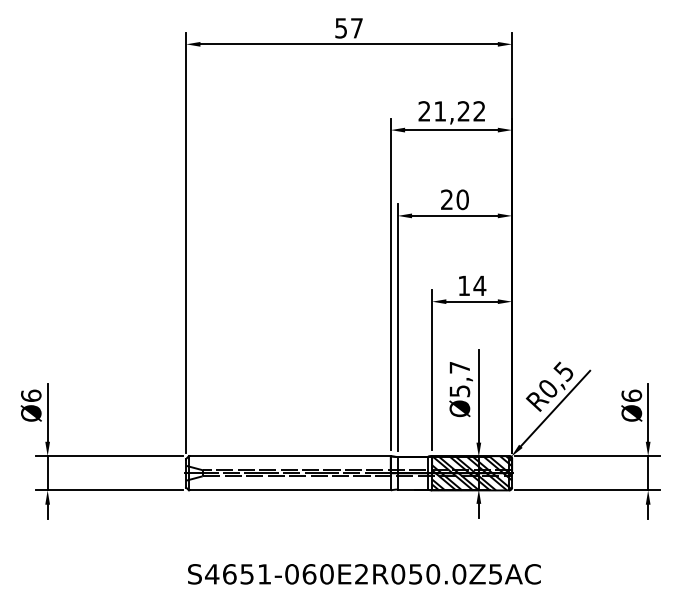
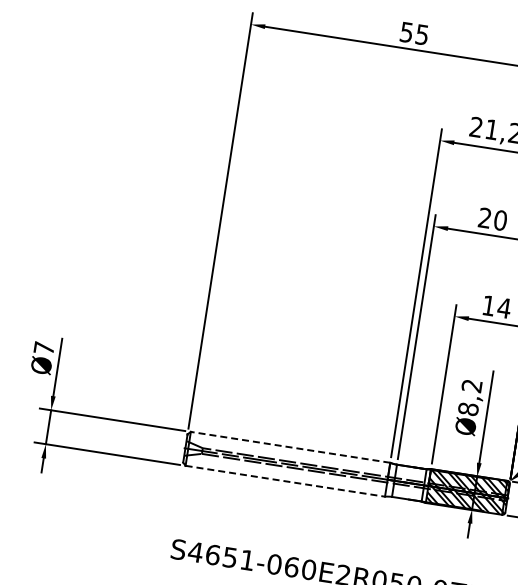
text: (356, 28) -> (421, 34), 57 -> 55
text: (459, 379) -> (469, 397), Ø5,7 -> Ø8,2
text: (31, 395) -> (44, 347), Ø6 -> Ø7
line: (289, 456) -> (290, 447), solid -> dashed
line: (289, 490) -> (284, 481), solid -> dashed

